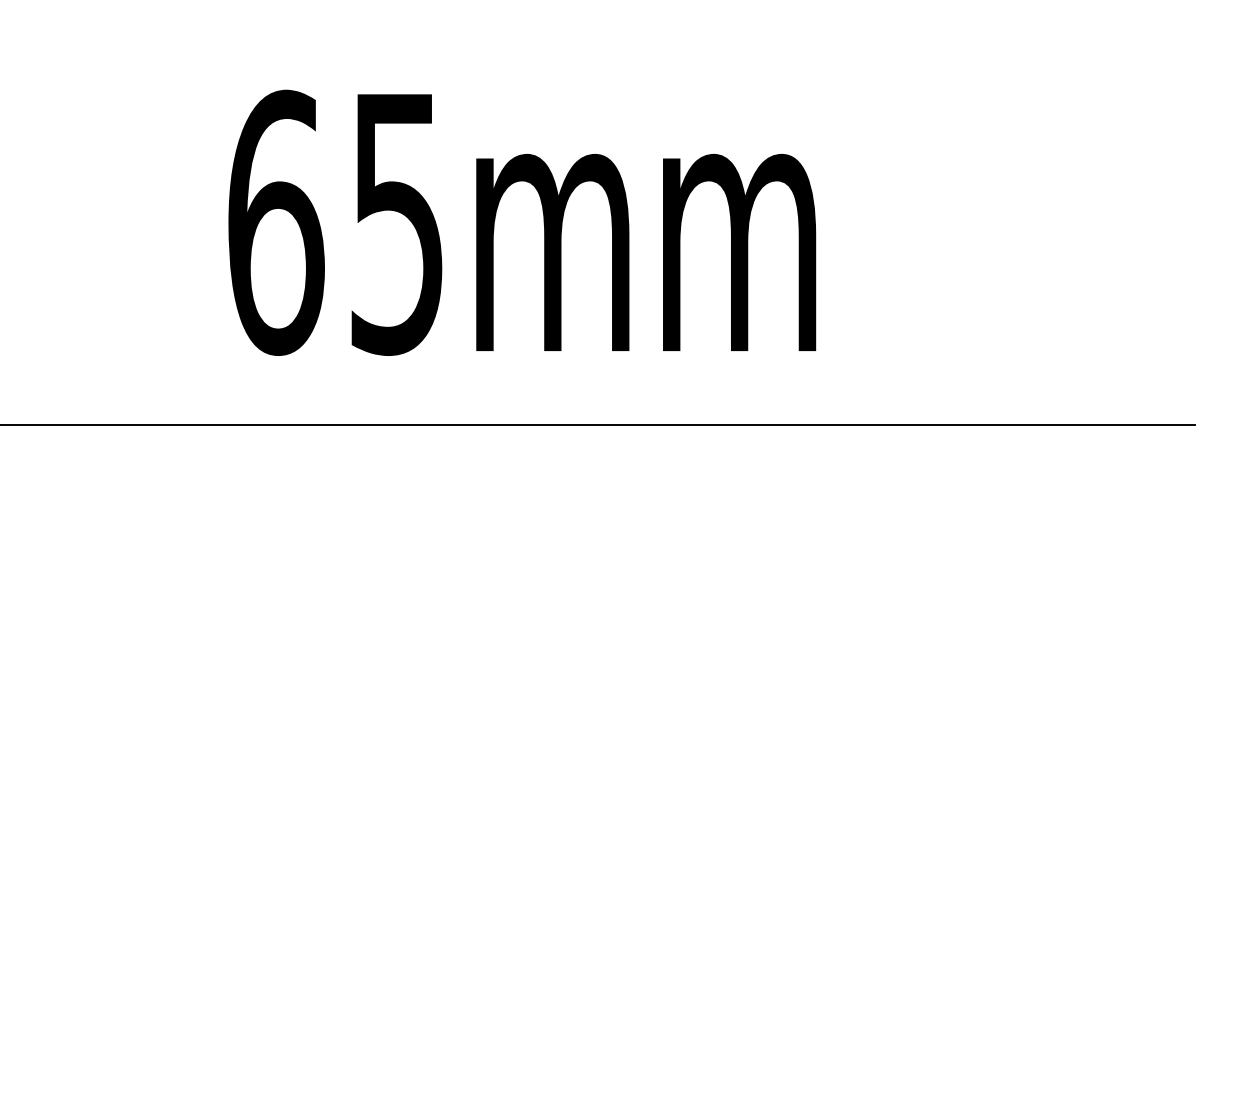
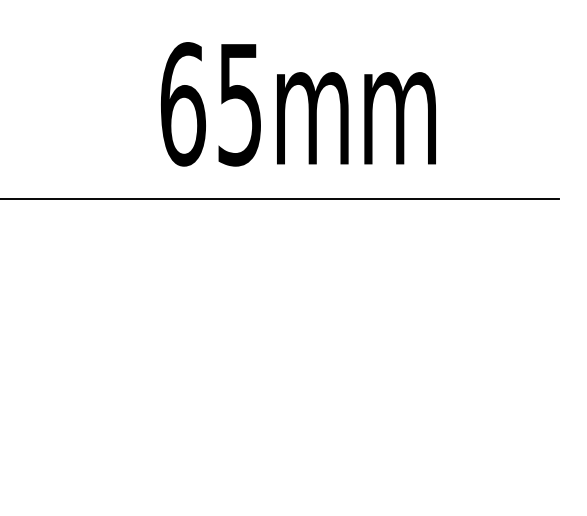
text: (522, 223) -> (298, 104), moved

